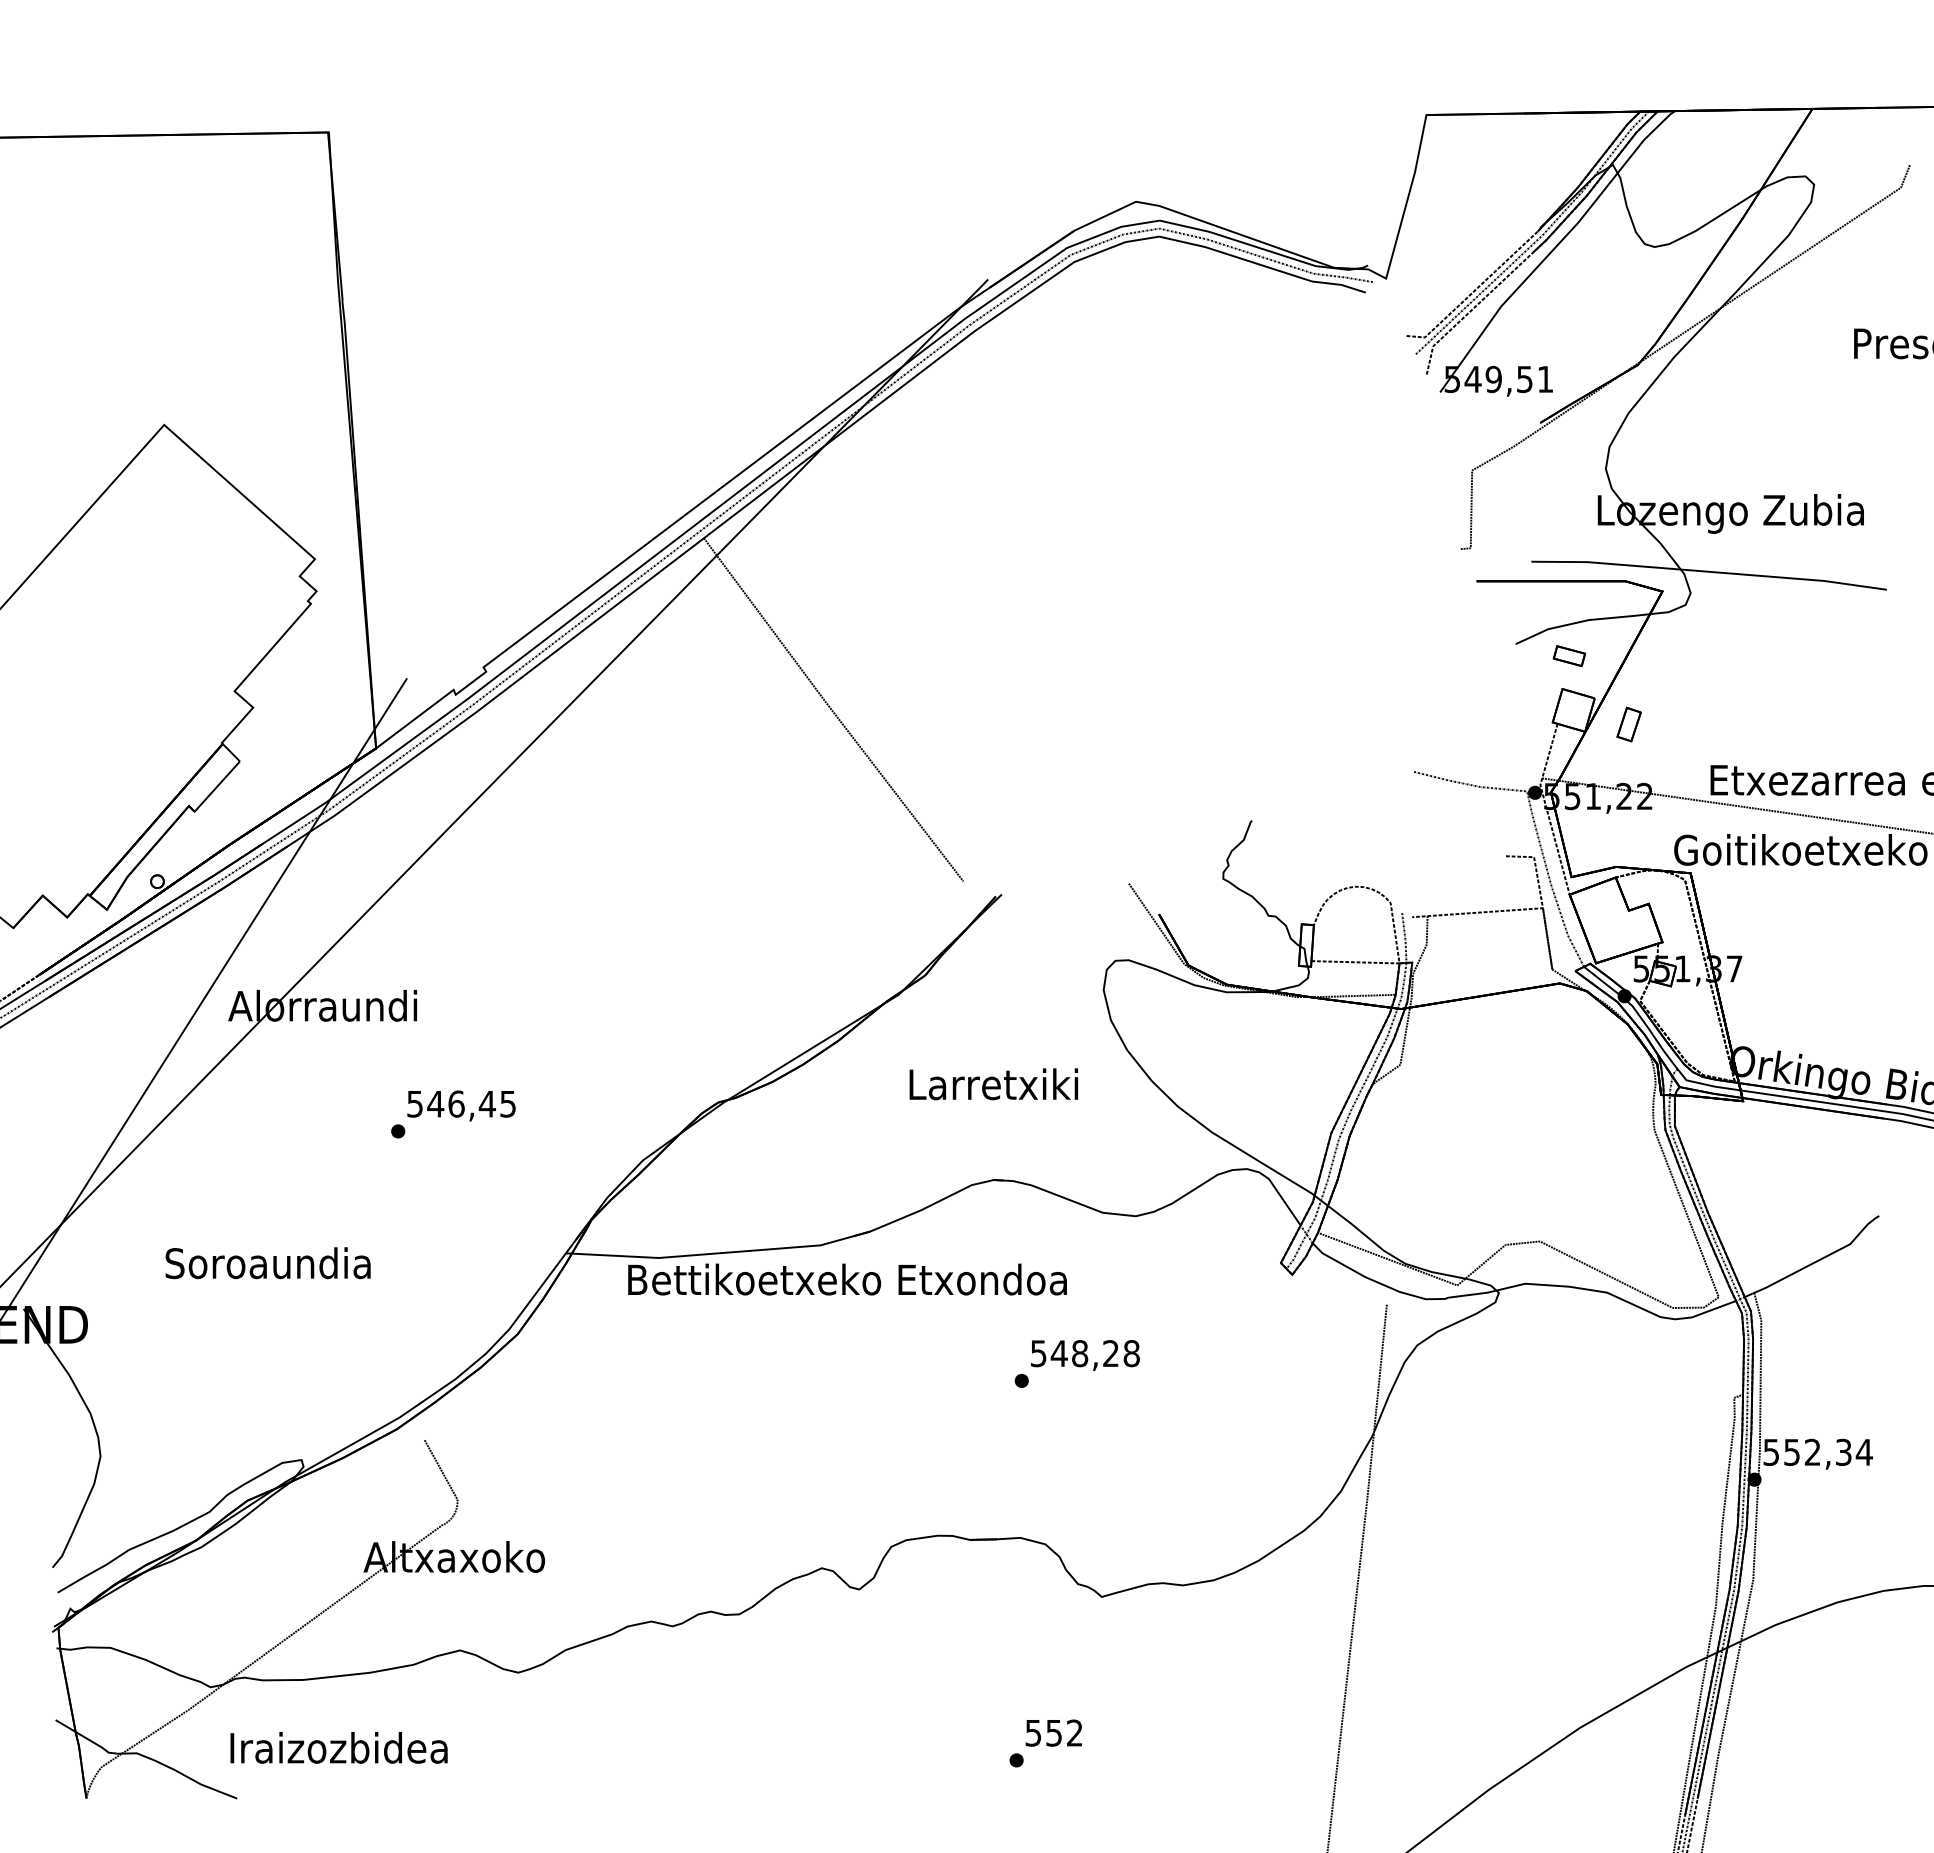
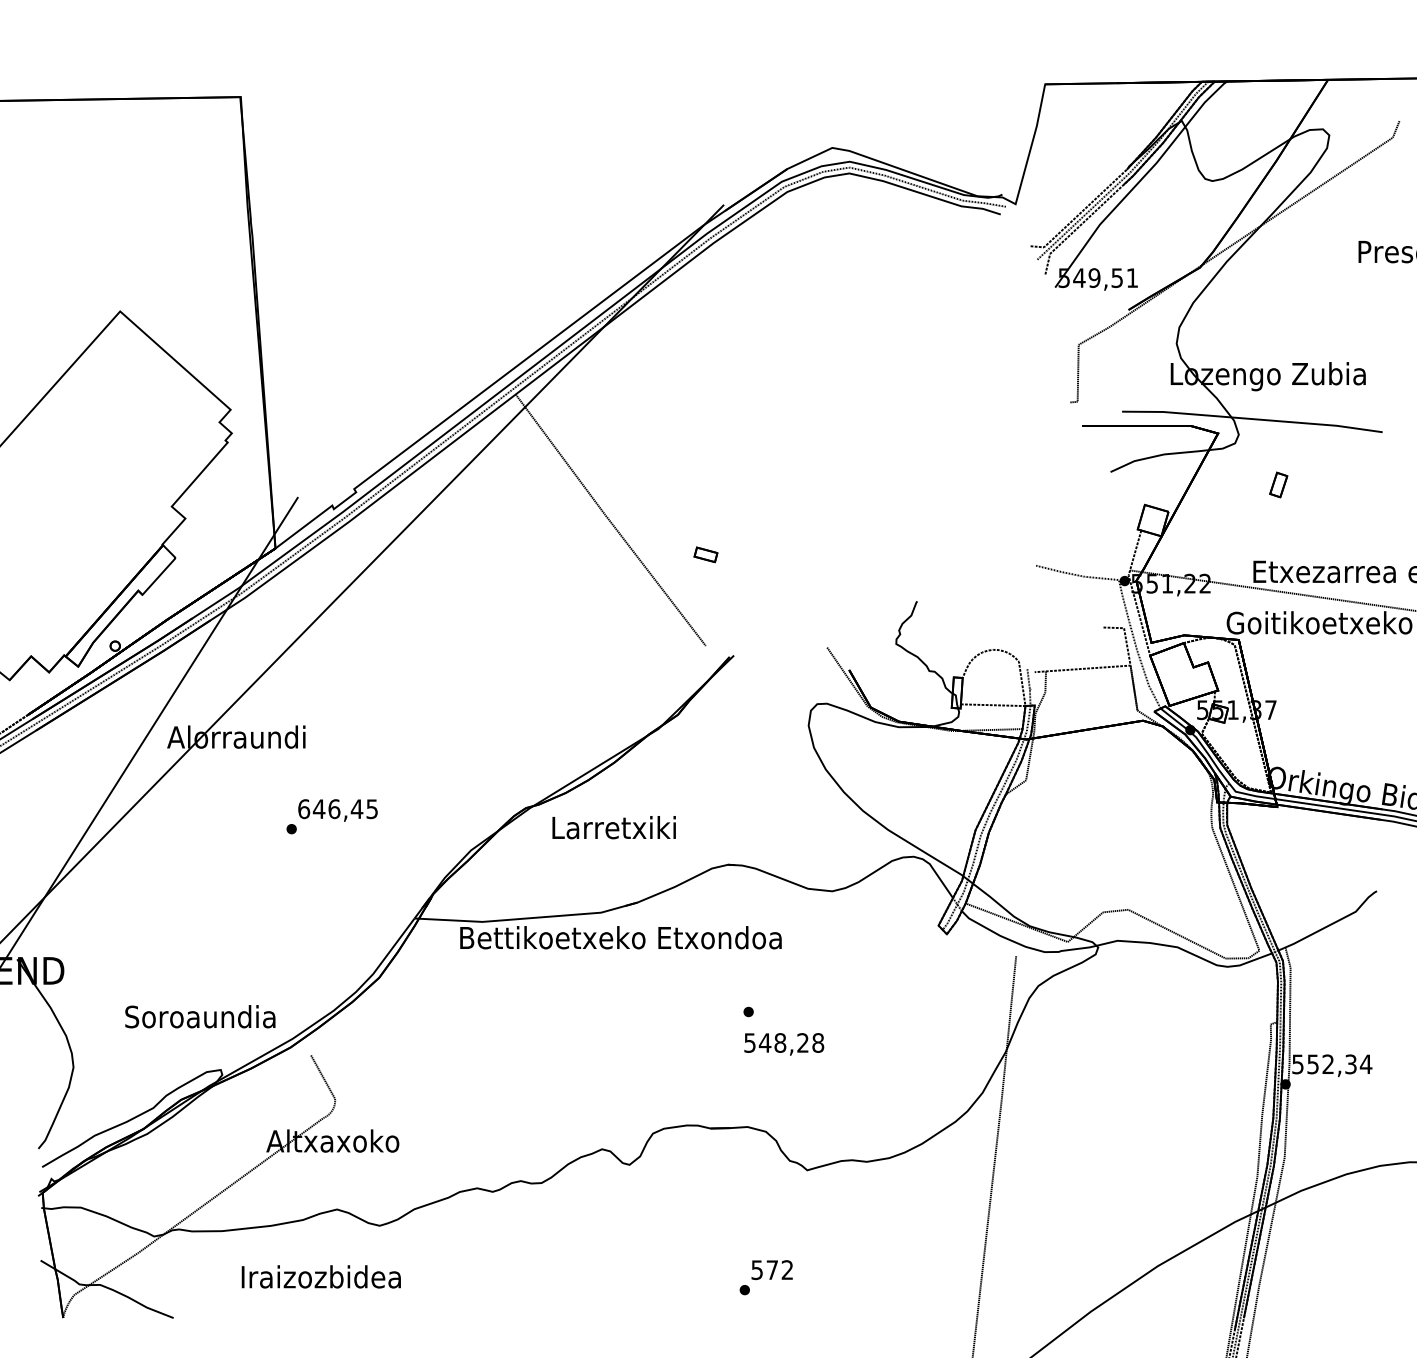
part: (1568, 655) -> (705, 554), moved
part: (1628, 723) -> (1278, 484), moved
text: (992, 1084) -> (613, 827), moved
text: (415, 1104) -> (304, 809), 546,45 -> 646,45
text: (268, 1262) -> (200, 1016), moved
text: (1085, 1355) -> (784, 1044), moved
text: (1052, 1733) -> (771, 1270), 552 -> 572
text: (337, 1747) -> (320, 1276), moved

